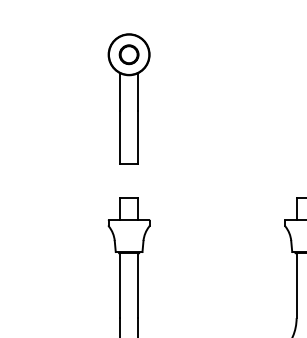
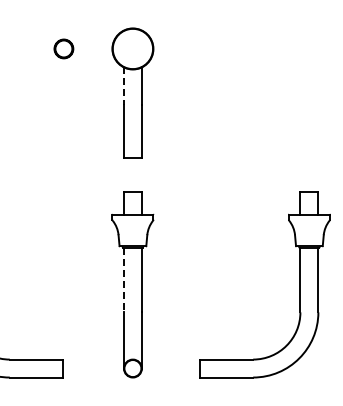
part: (128, 54) -> (63, 48), moved
line: (119, 92) -> (123, 86), solid -> dashed
line: (119, 286) -> (123, 280), solid -> dashed

